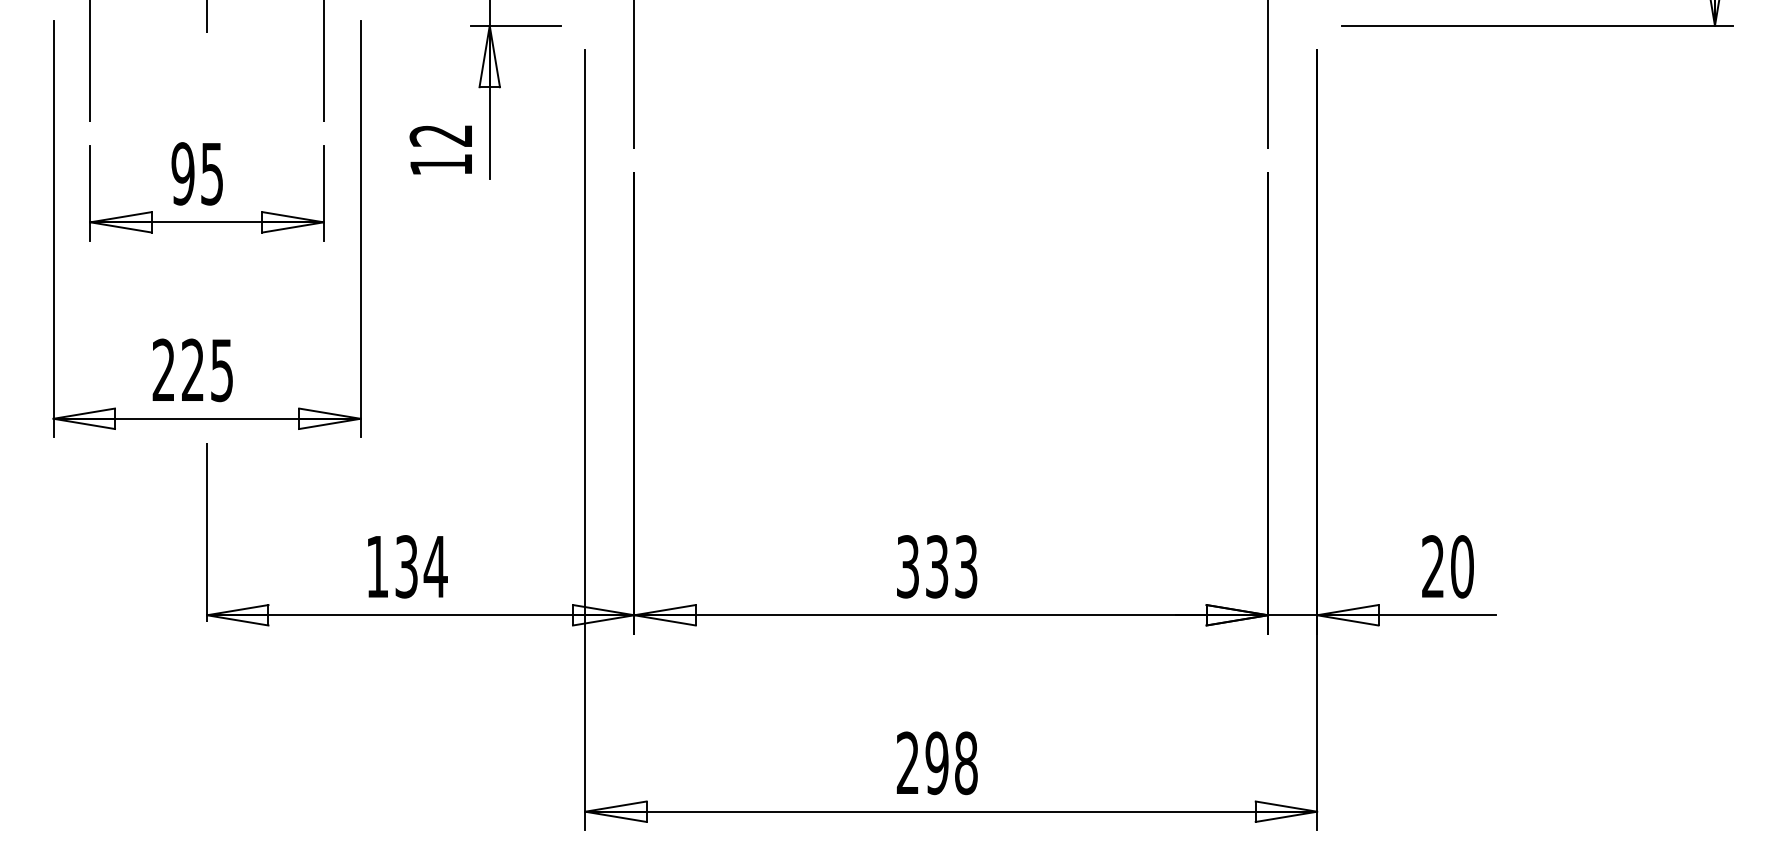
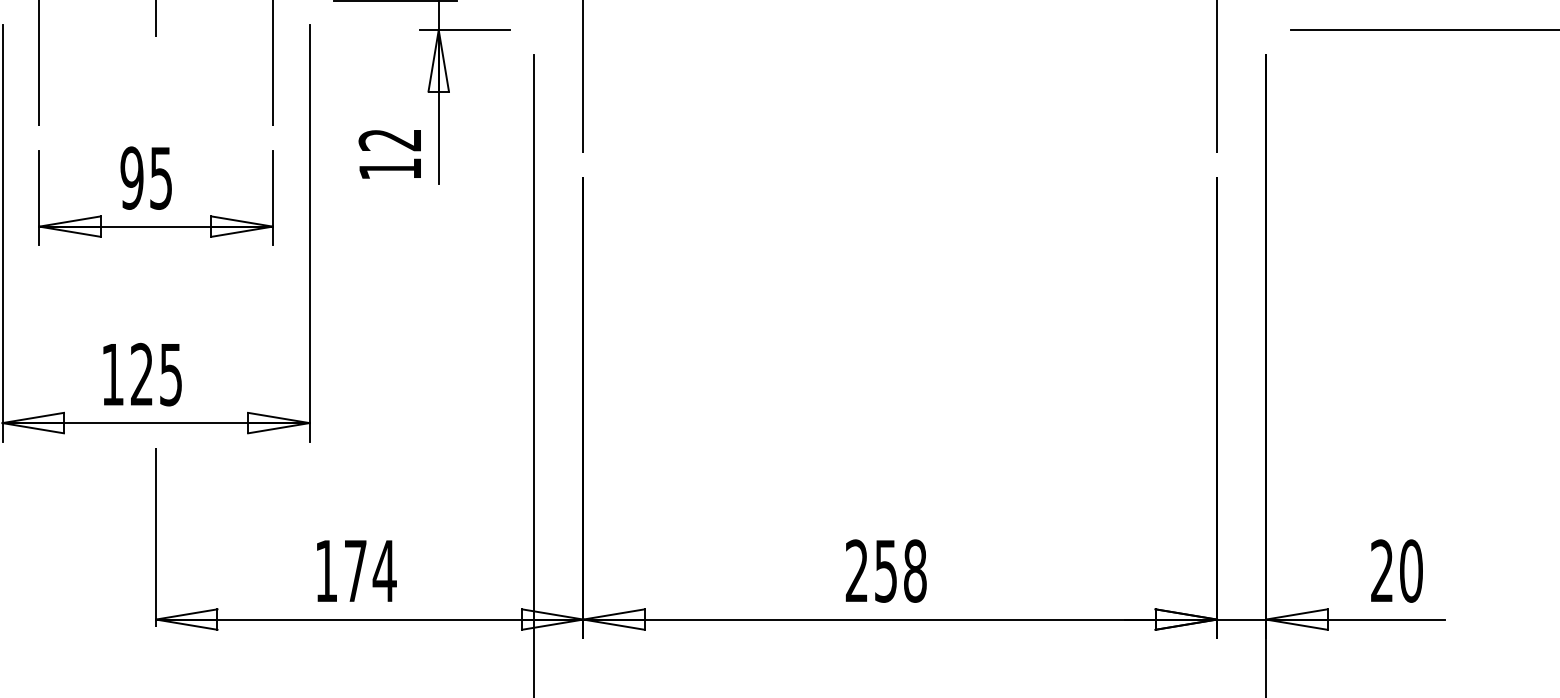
text: (163, 369) -> (112, 373), 225 -> 125
text: (406, 566) -> (355, 570), 134 -> 174
text: (936, 566) -> (885, 570), 333 -> 258

